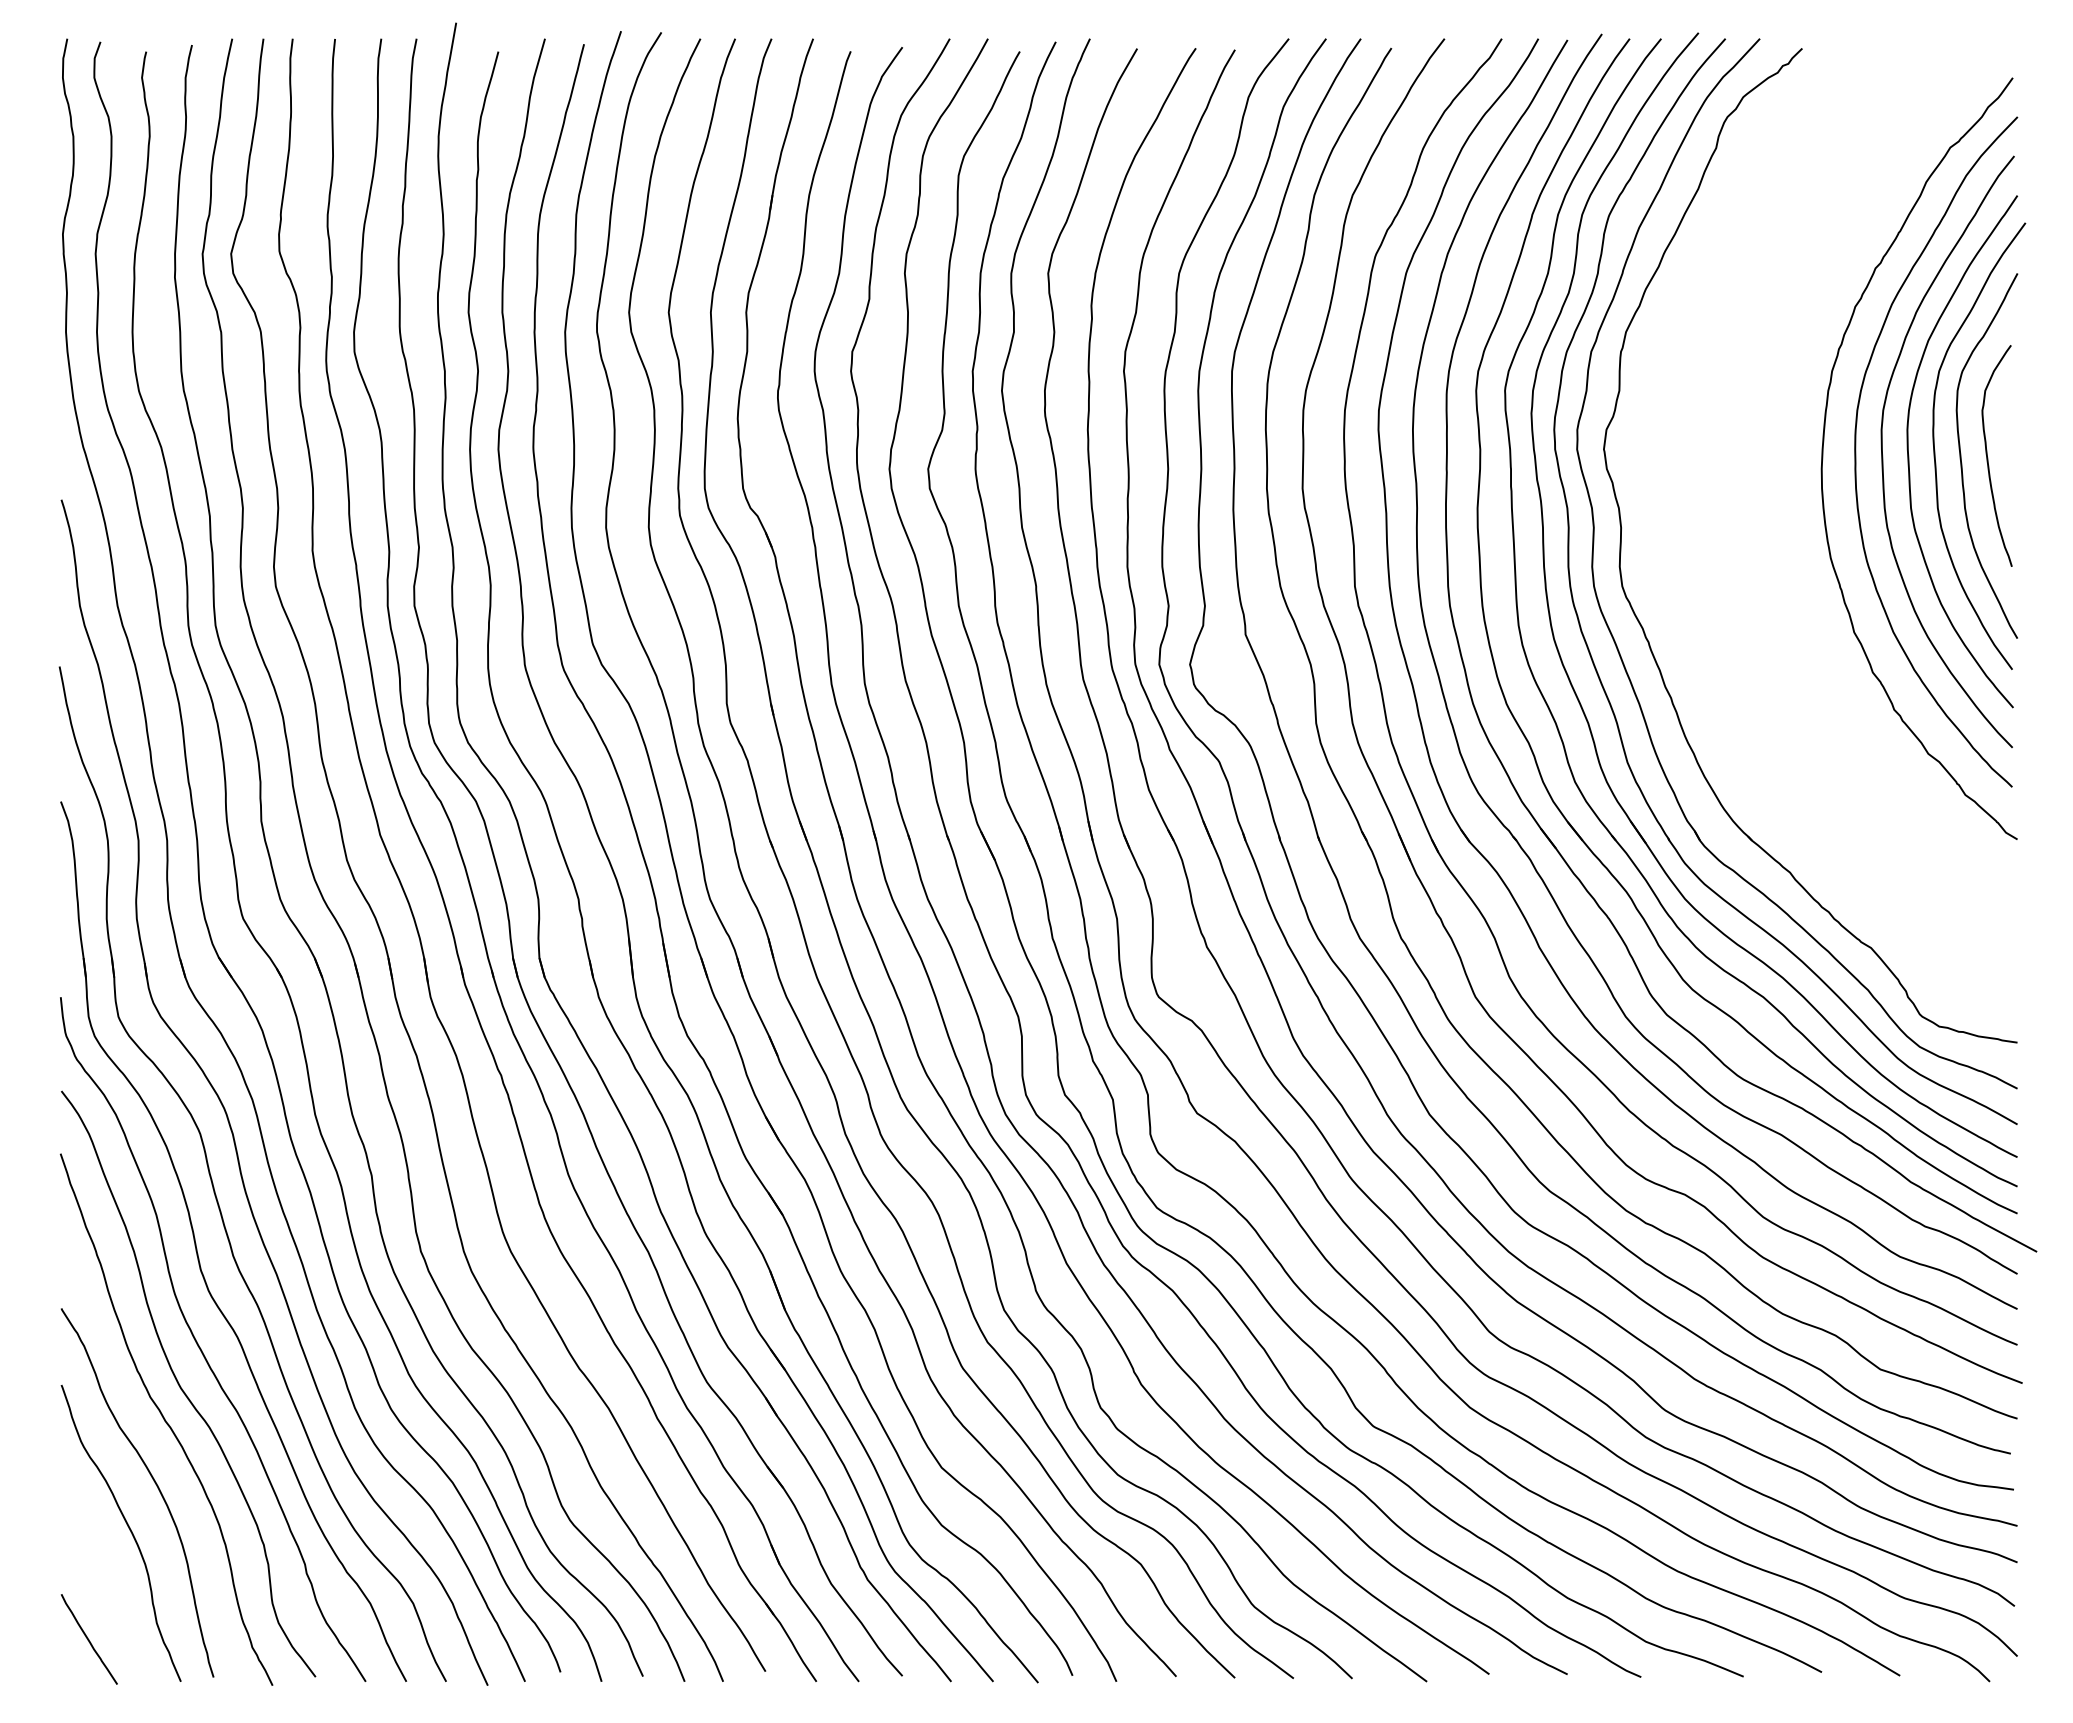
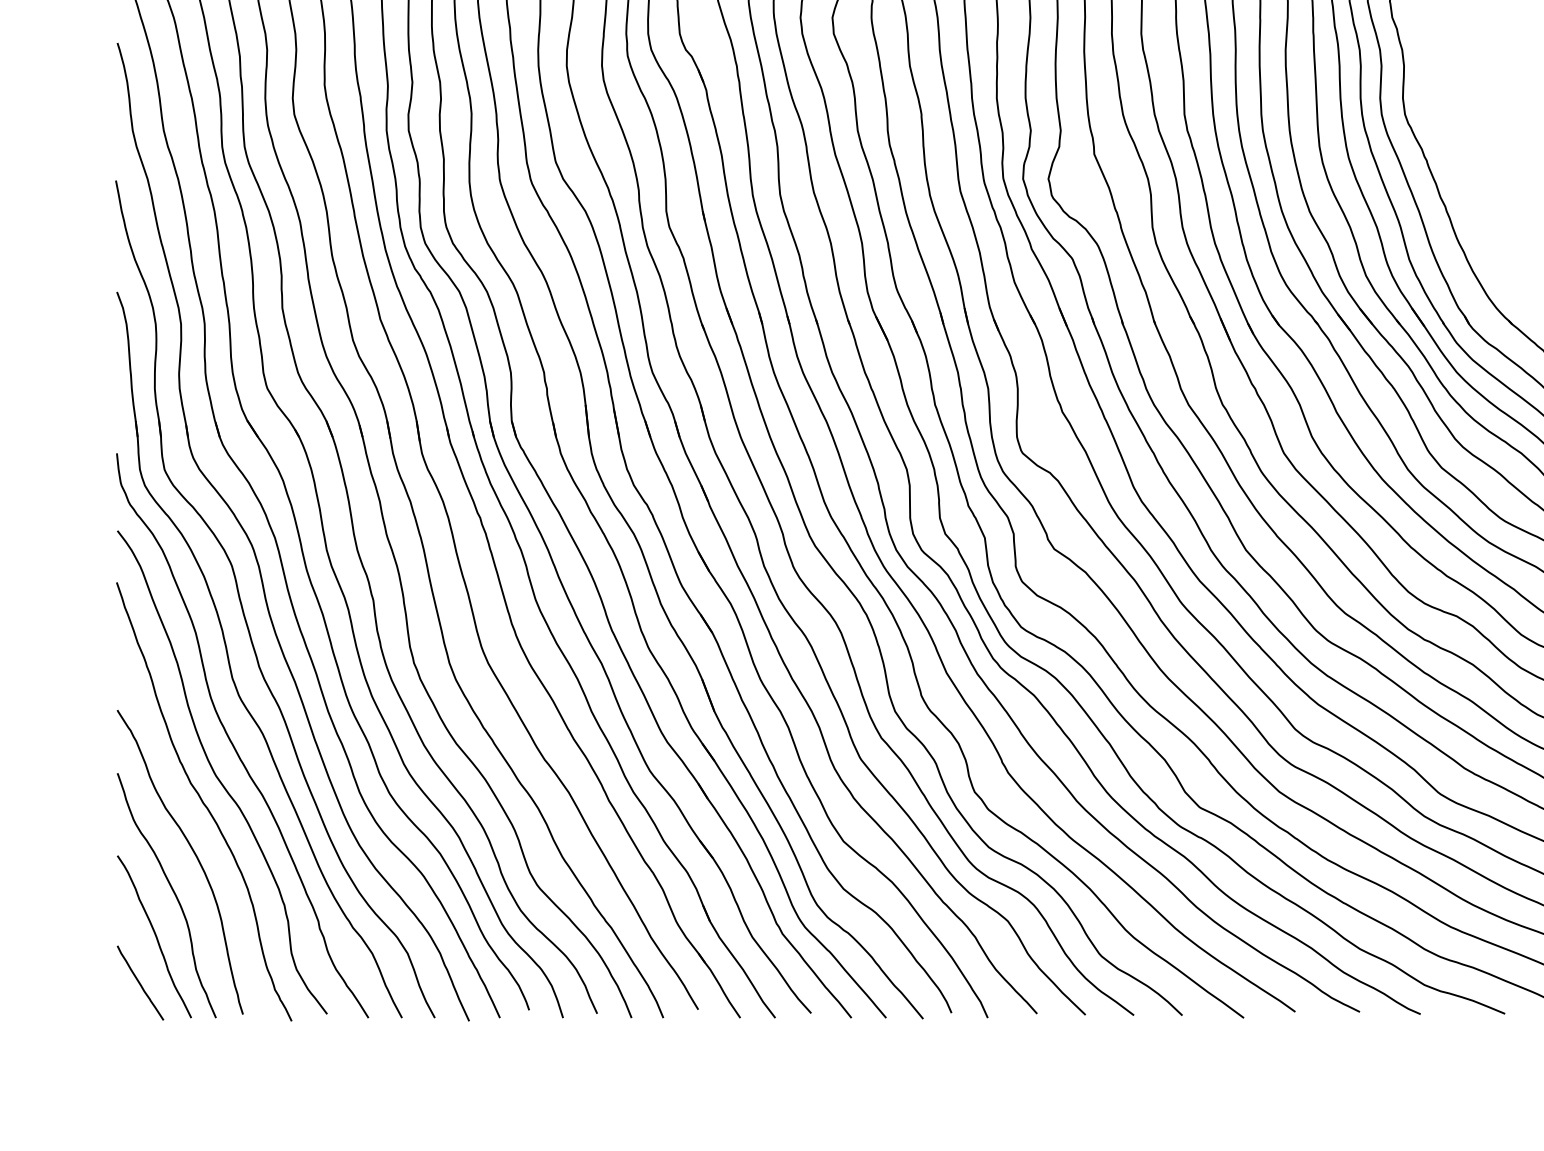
curve: (107, 1582) -> (155, 936), added

